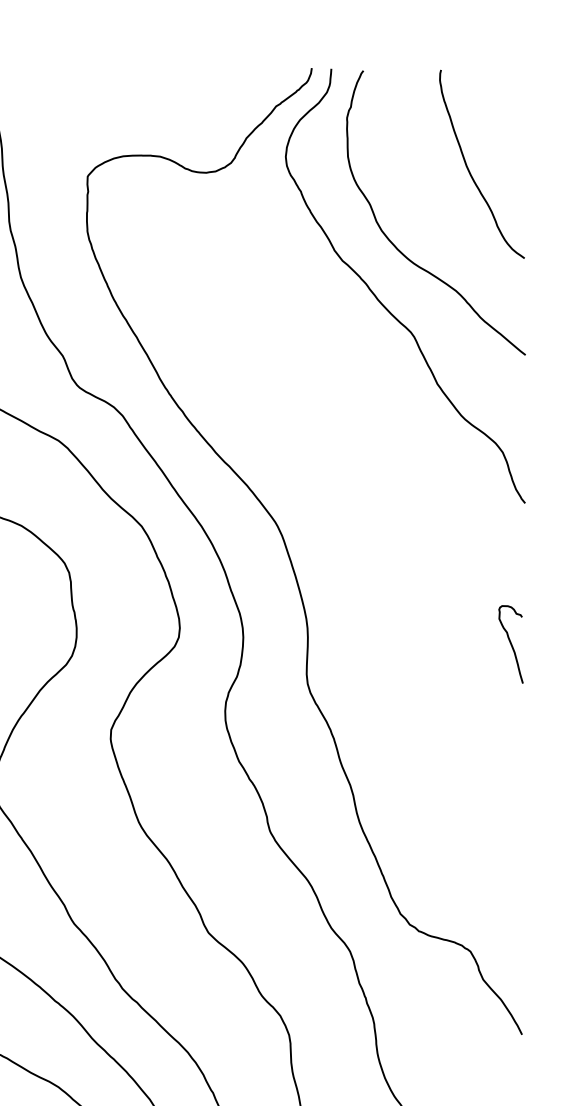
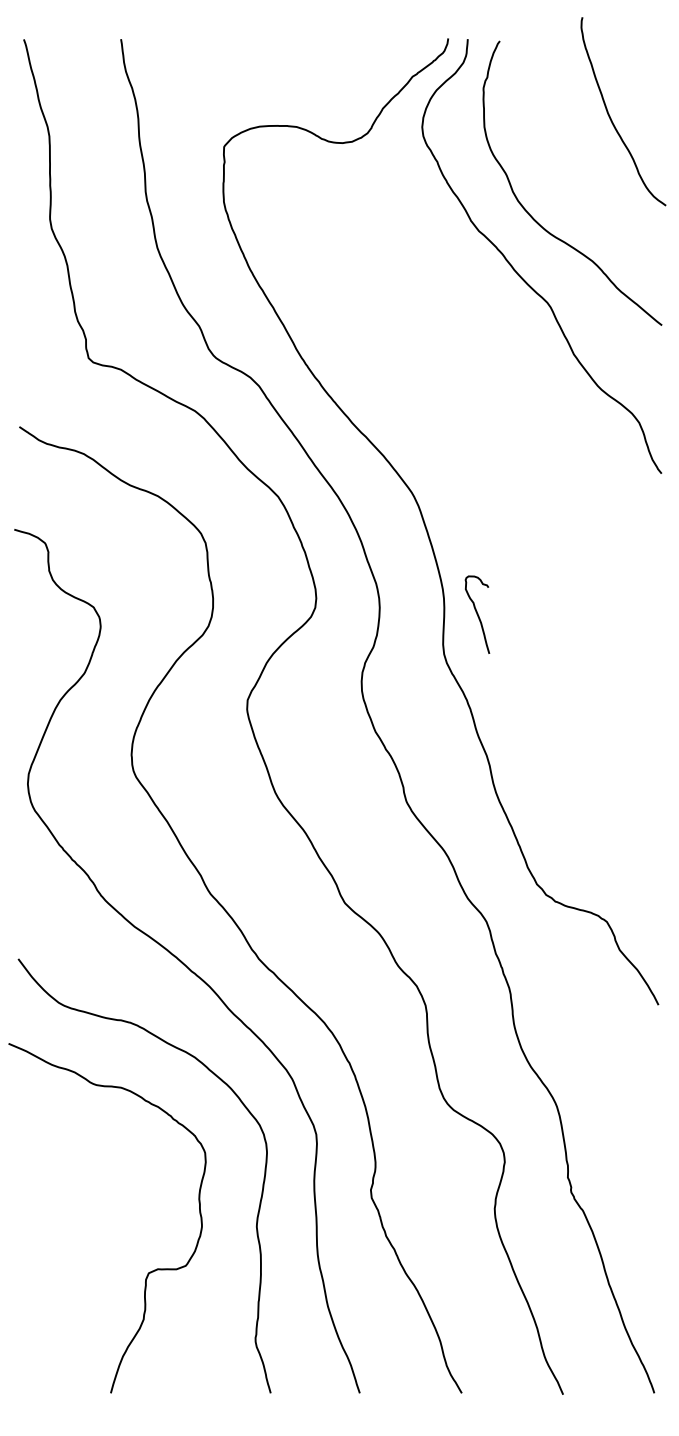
curve: (470, 171) -> (611, 118), moved
curve: (511, 644) -> (477, 614), moved

